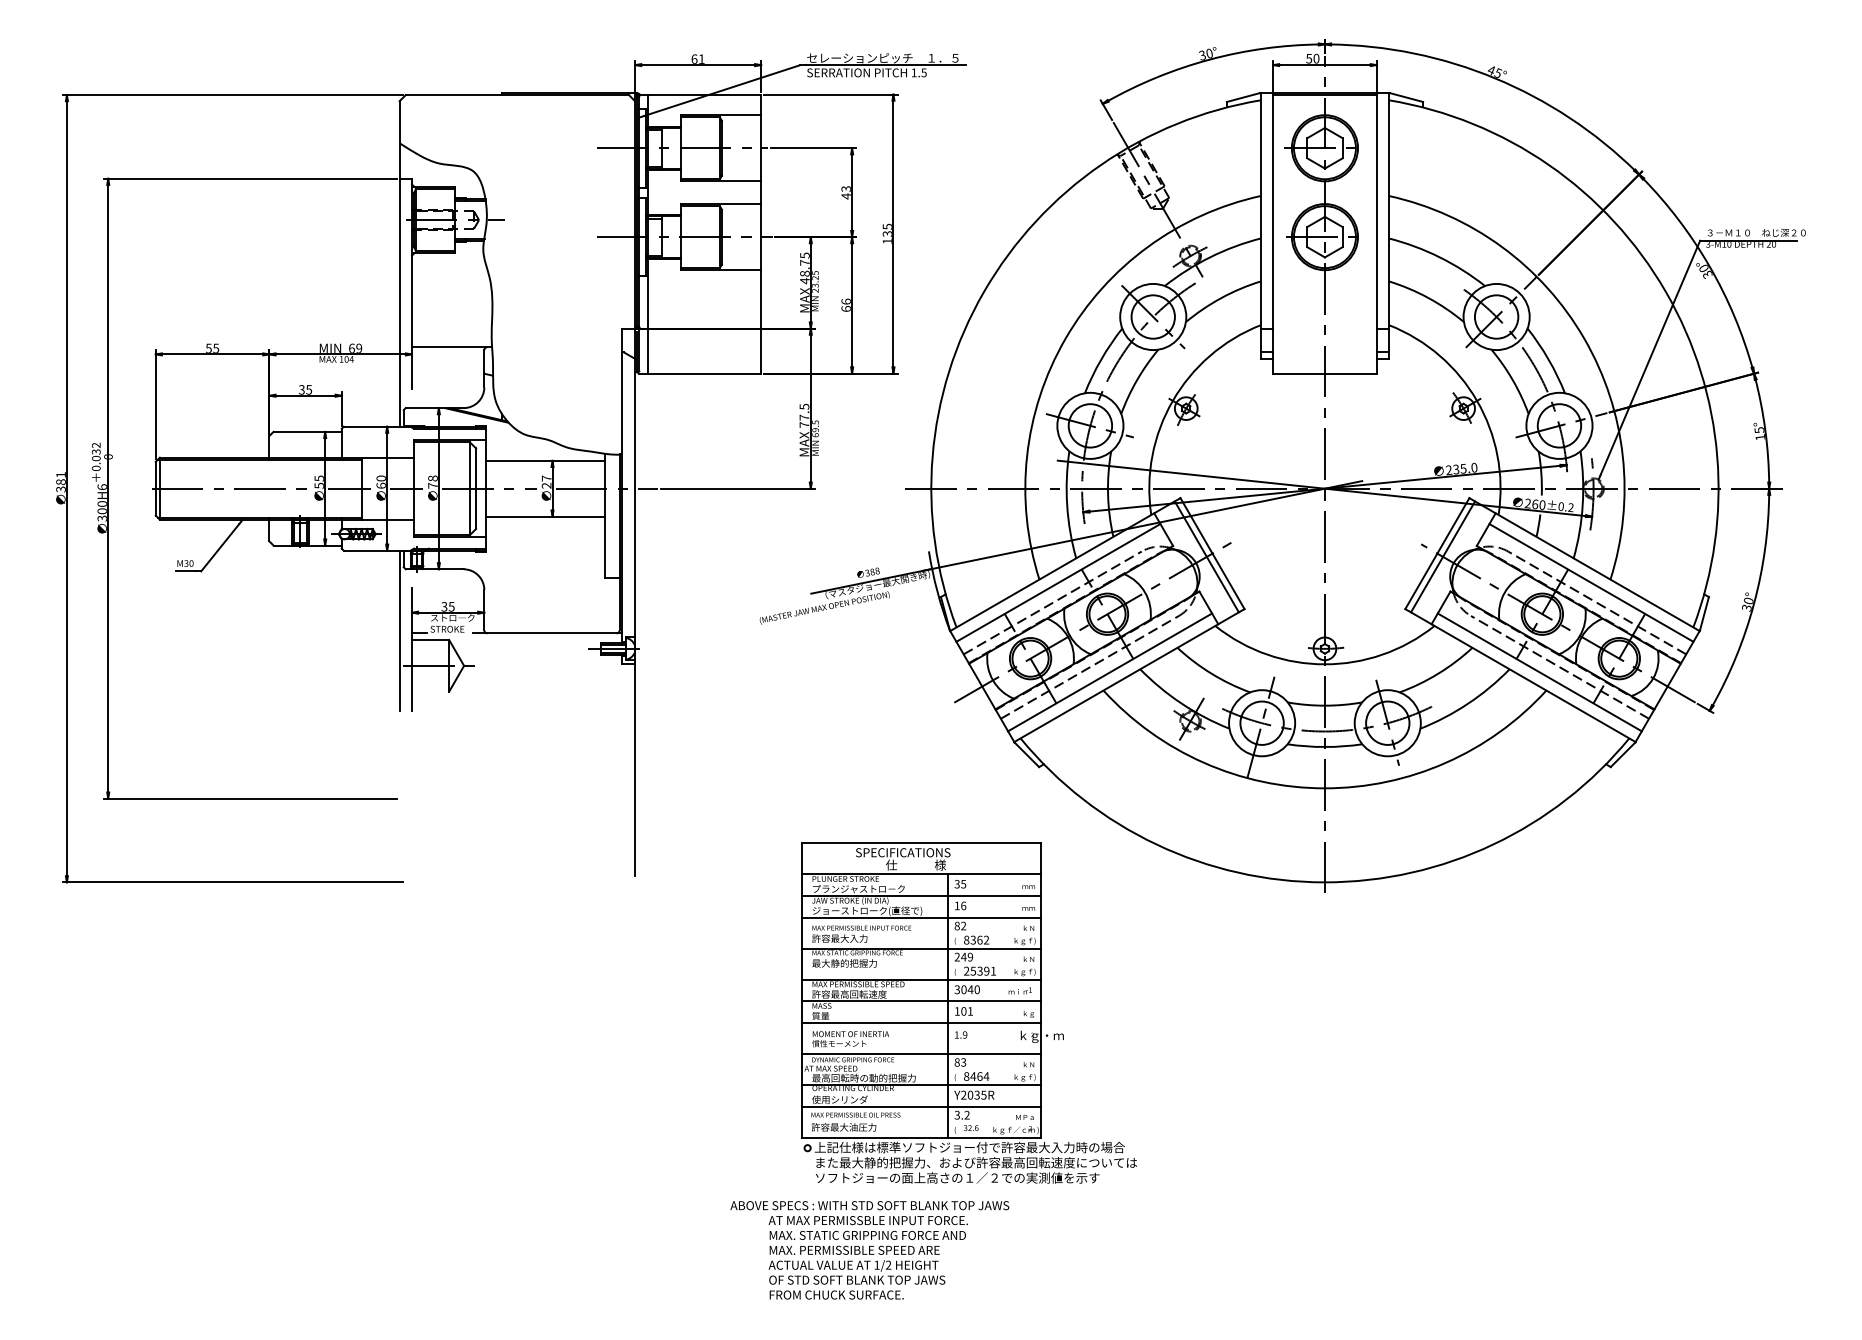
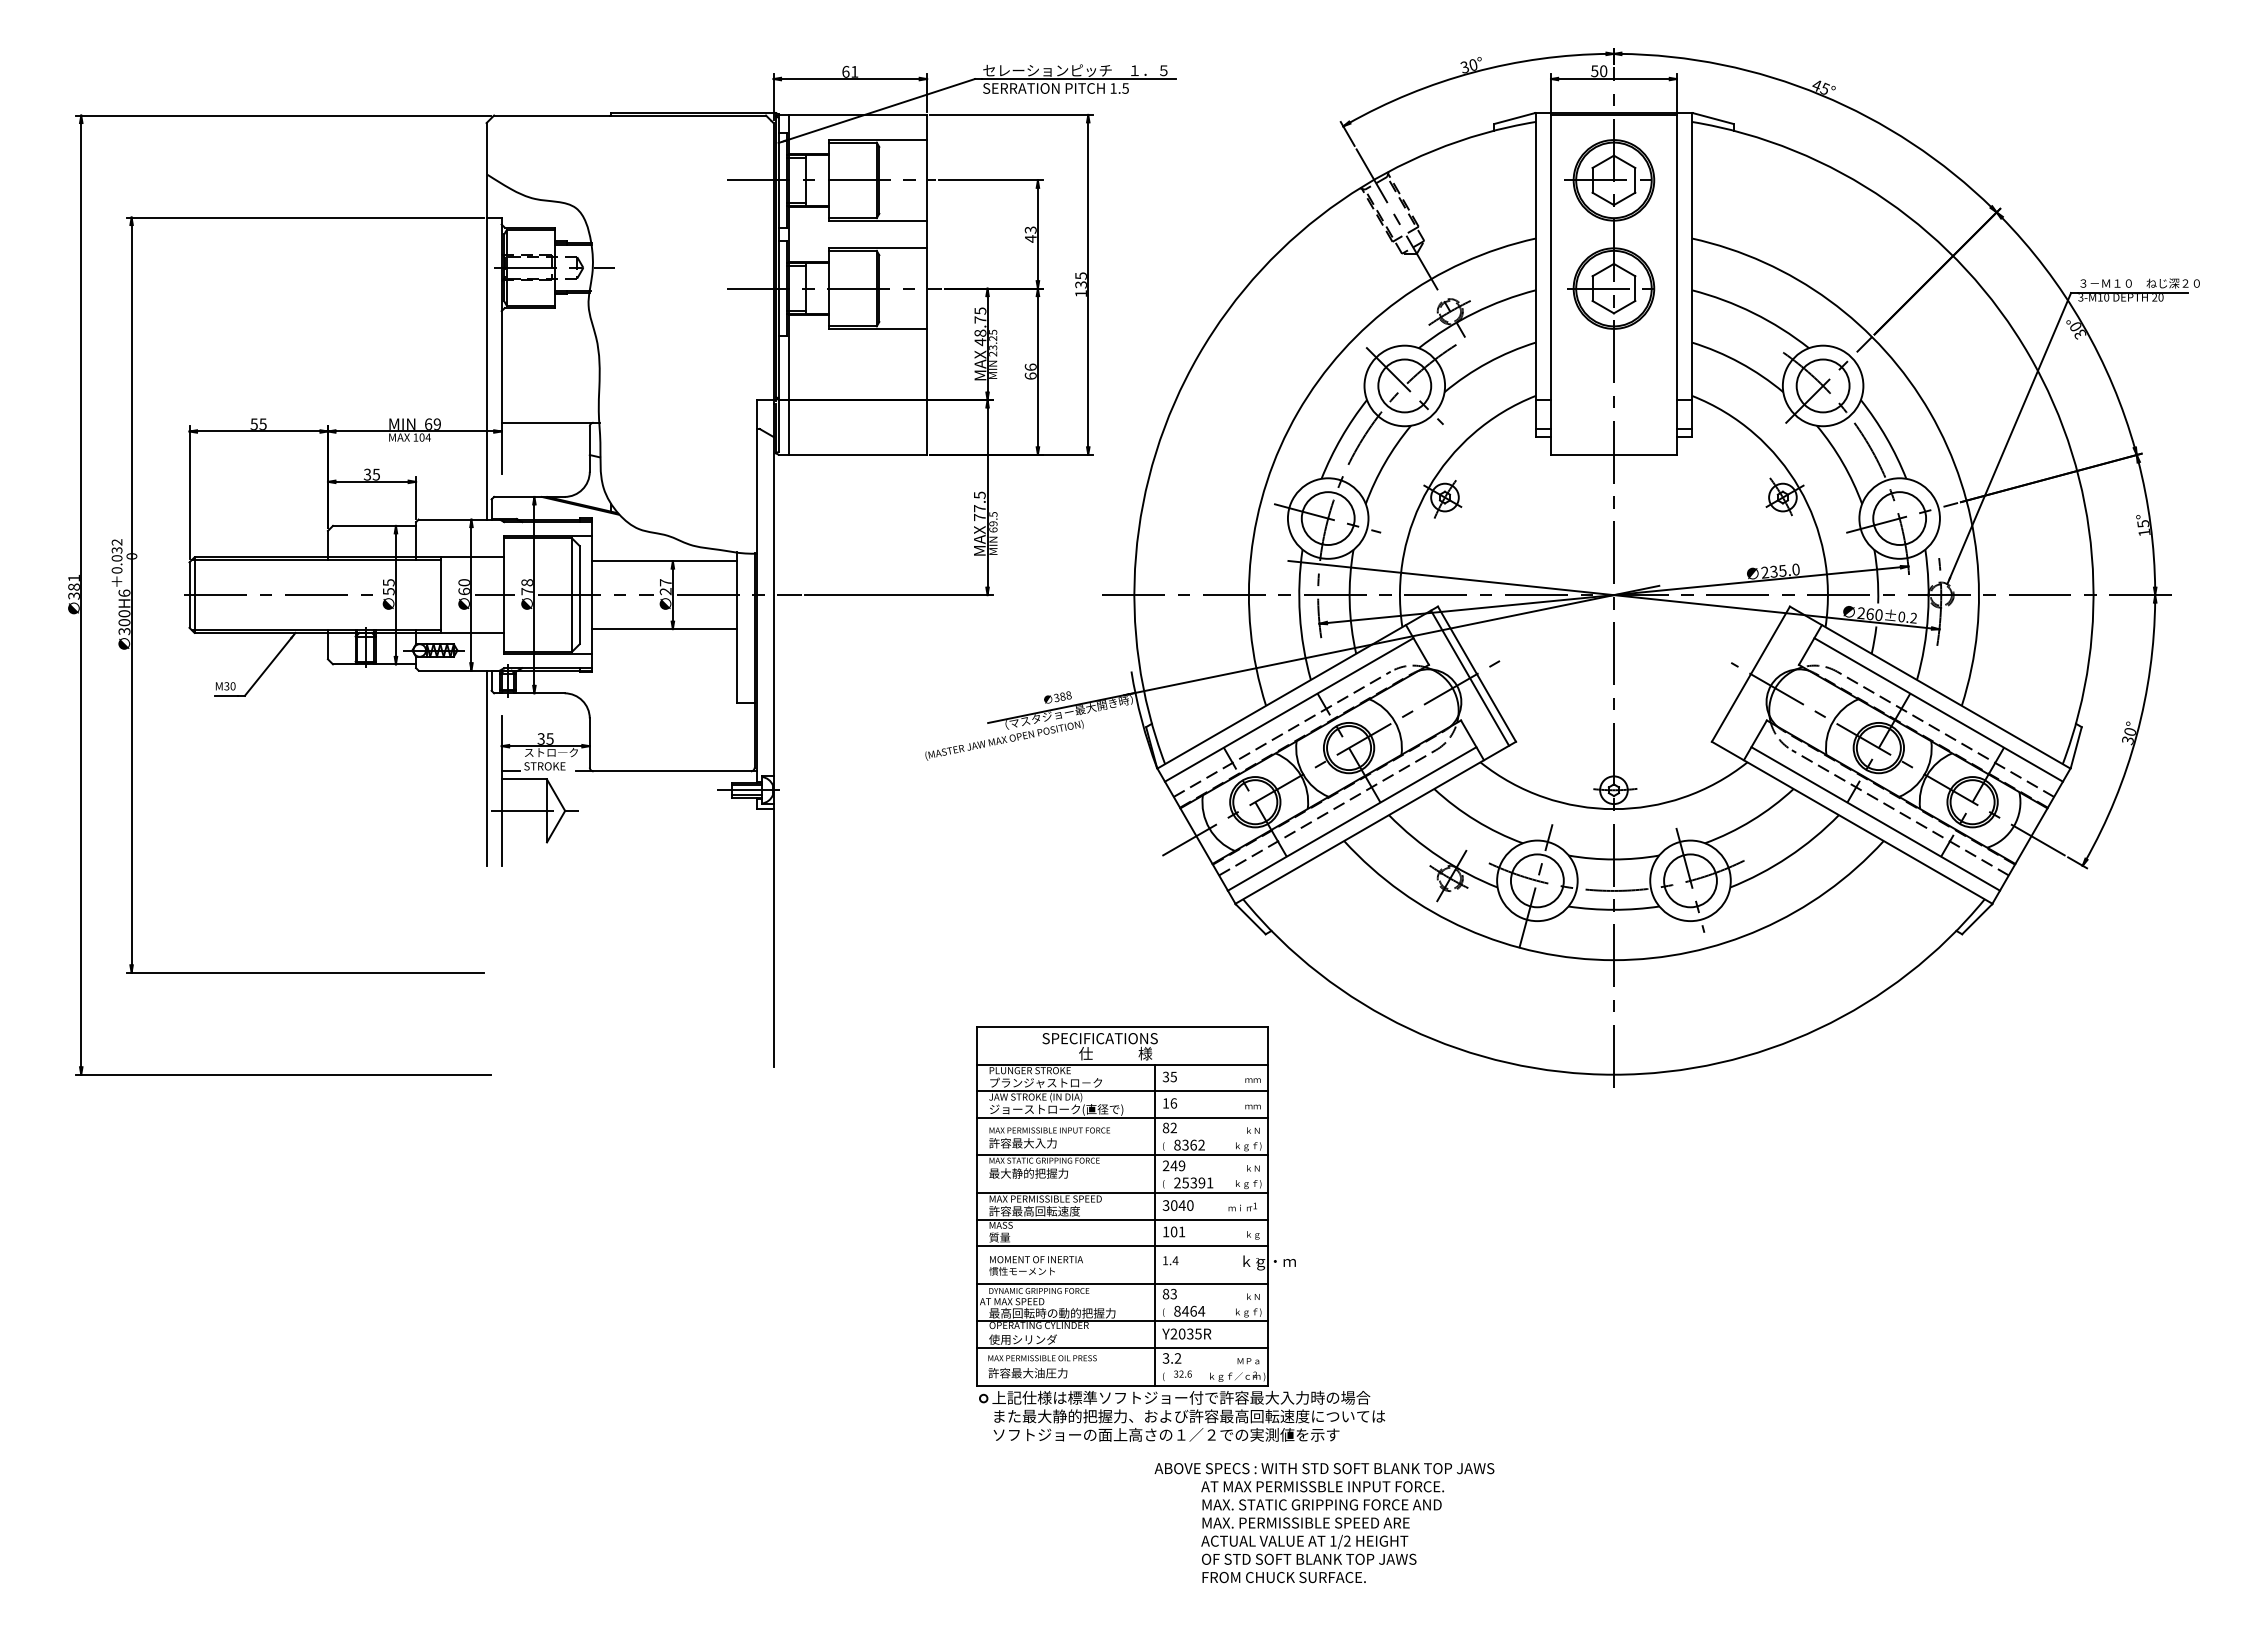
line: (349, 489) -> (425, 595), removed
line: (1442, 556) -> (1757, 677), removed
text: (965, 1034) -> (1175, 1260), 1.9 -> 1.4
text: (869, 1250) -> (1324, 1523), moved

